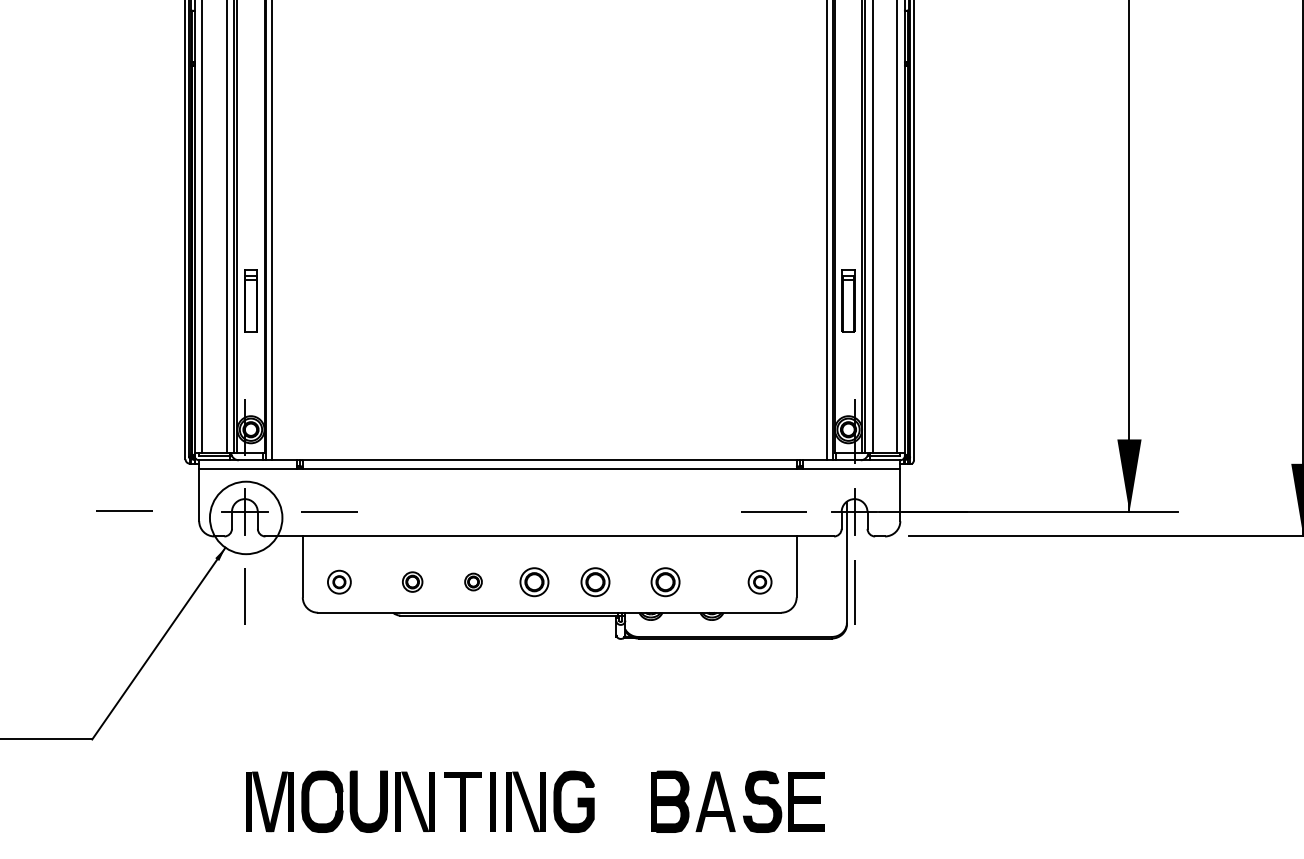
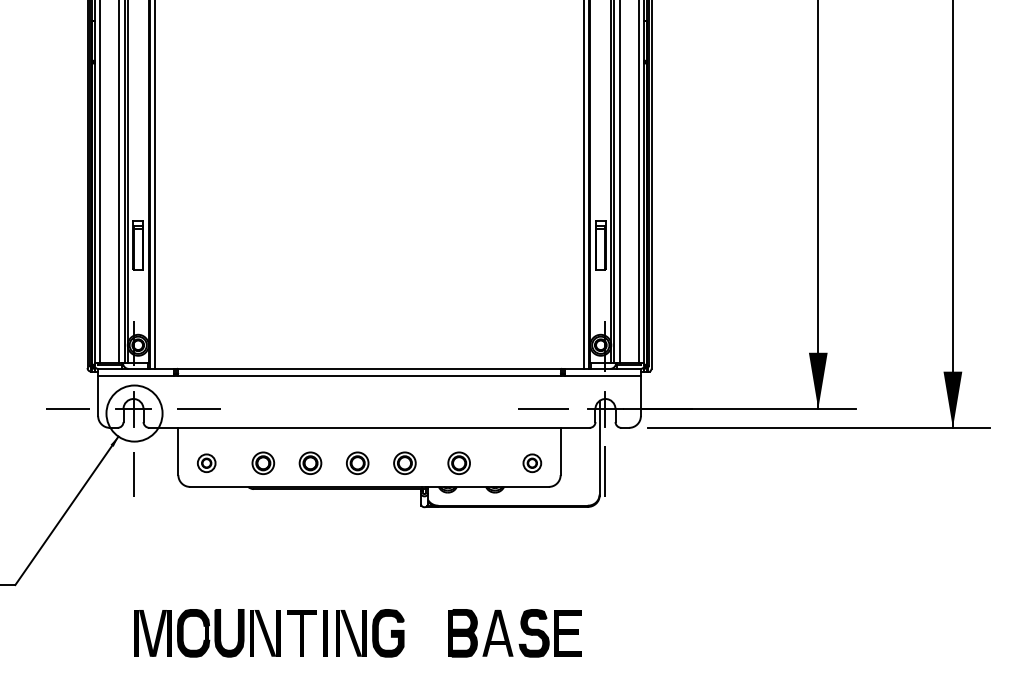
line: (123, 510) -> (67, 408), moved
part: (412, 581) -> (263, 462), size x1.43
part: (473, 581) -> (310, 462), size x1.67

